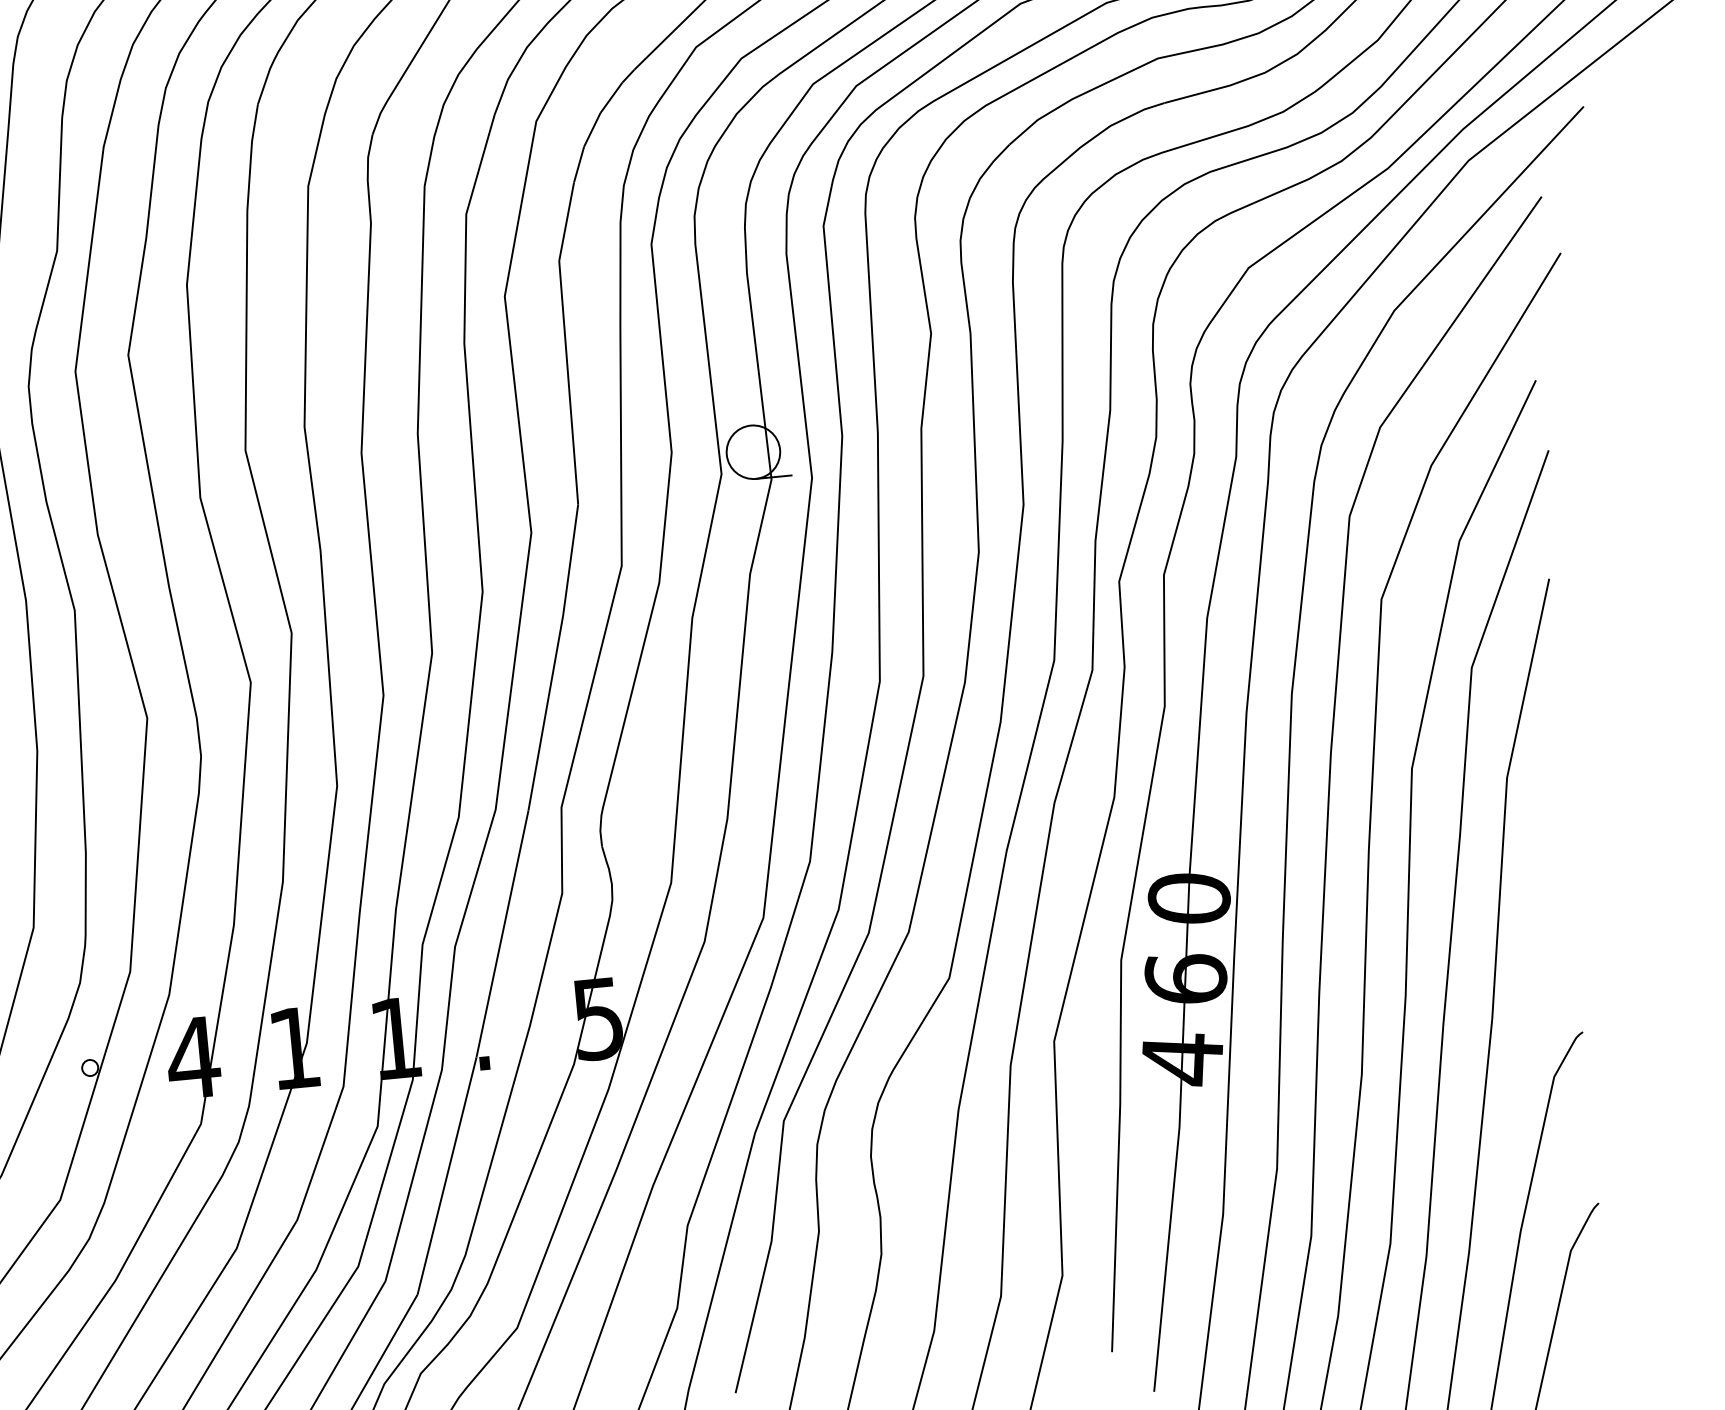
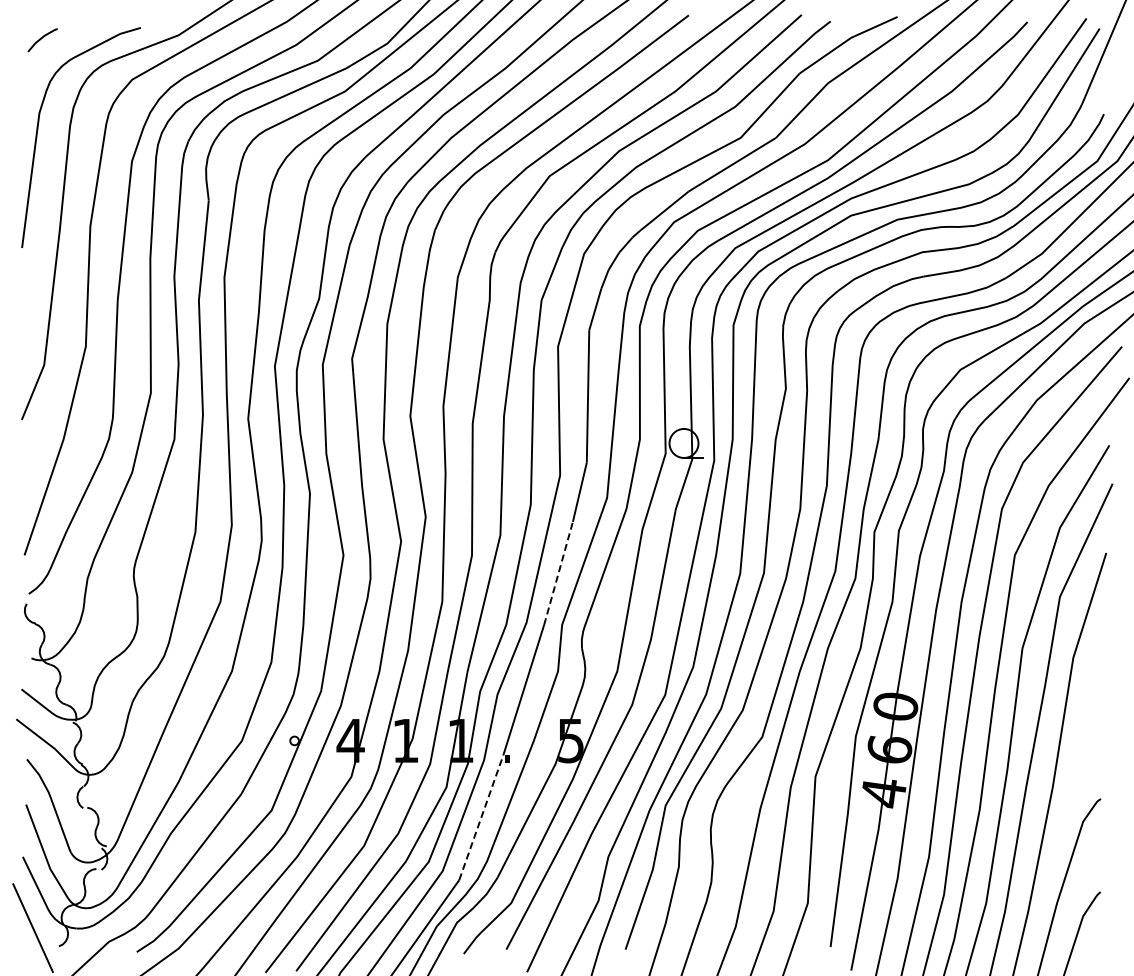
line: (545, 713) -> (558, 573), solid -> dashed
line: (447, 1175) -> (481, 817), solid -> dashed

